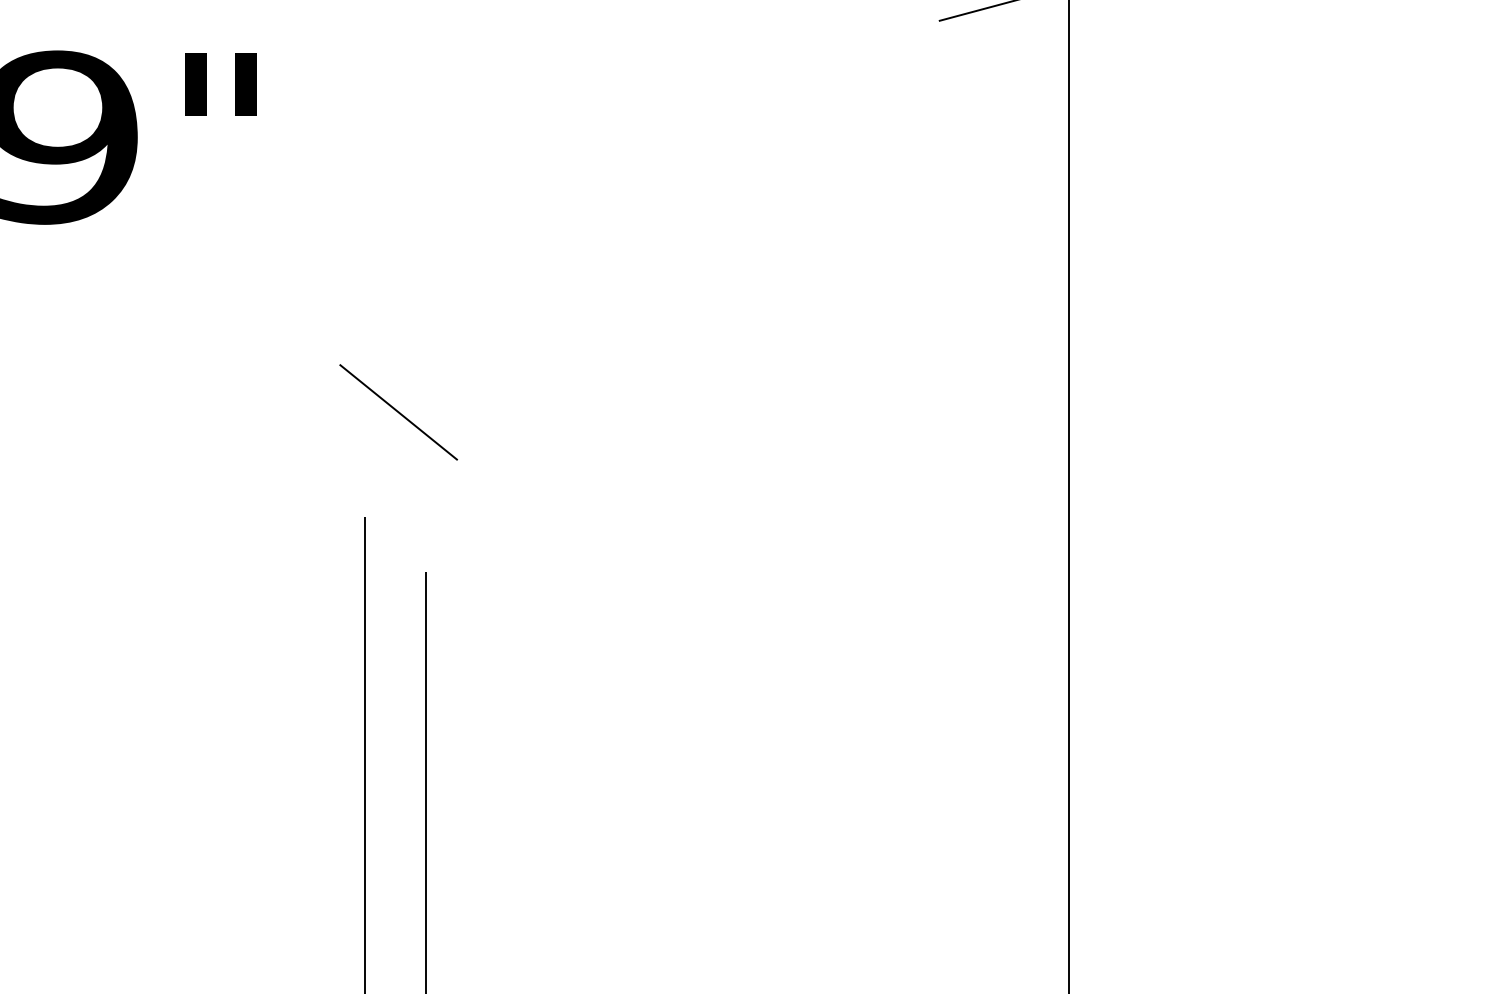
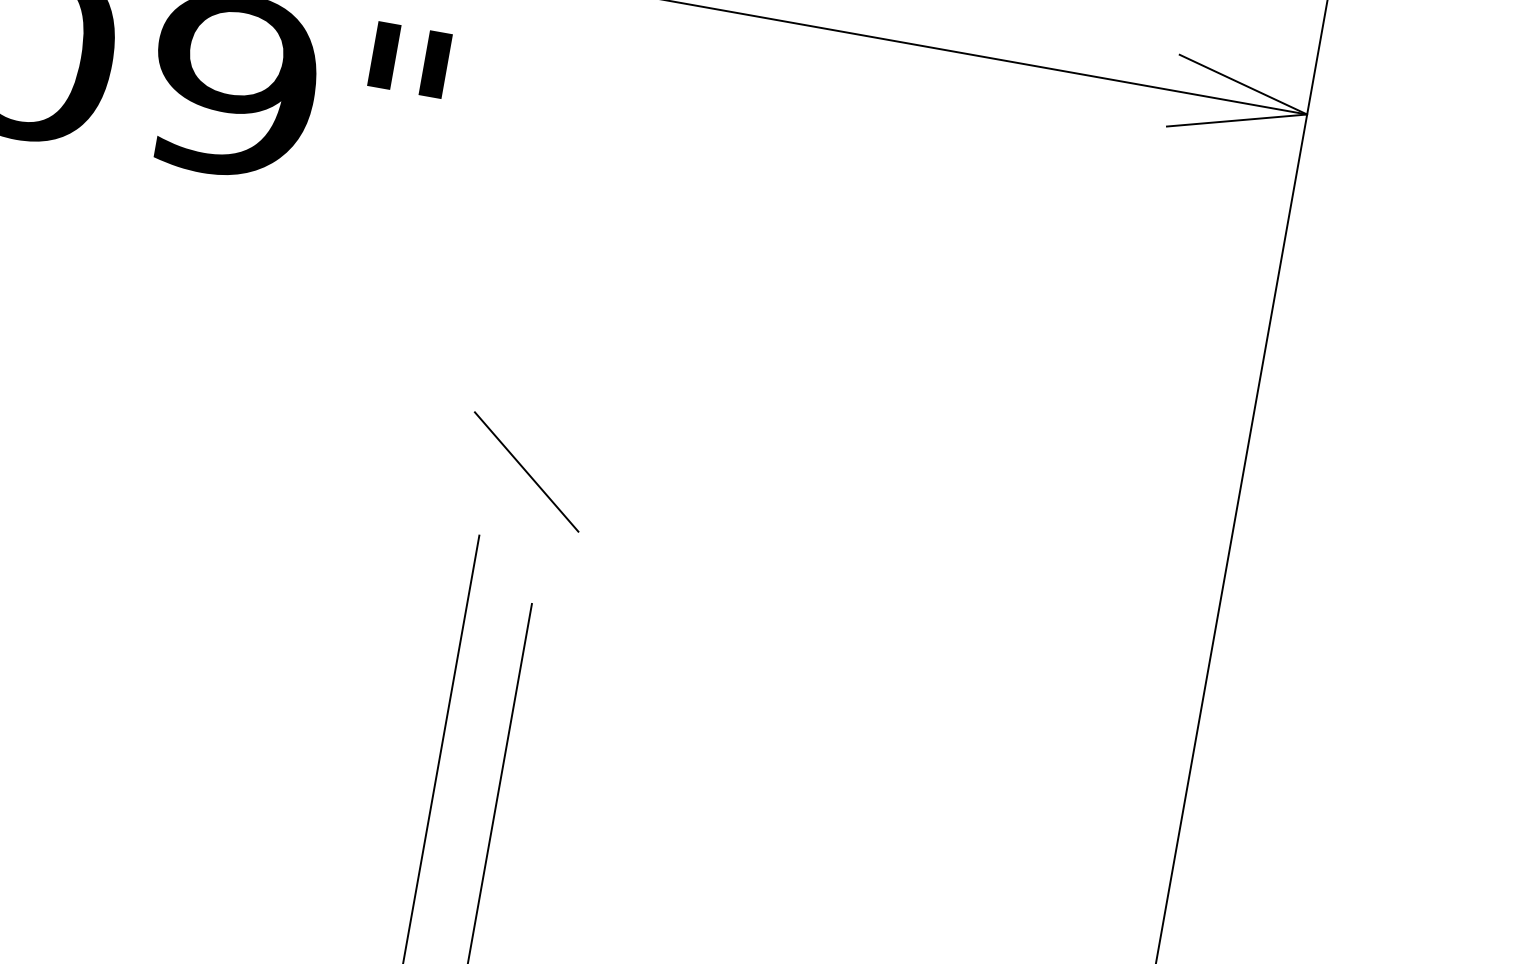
line: (398, 412) -> (526, 472), moved

